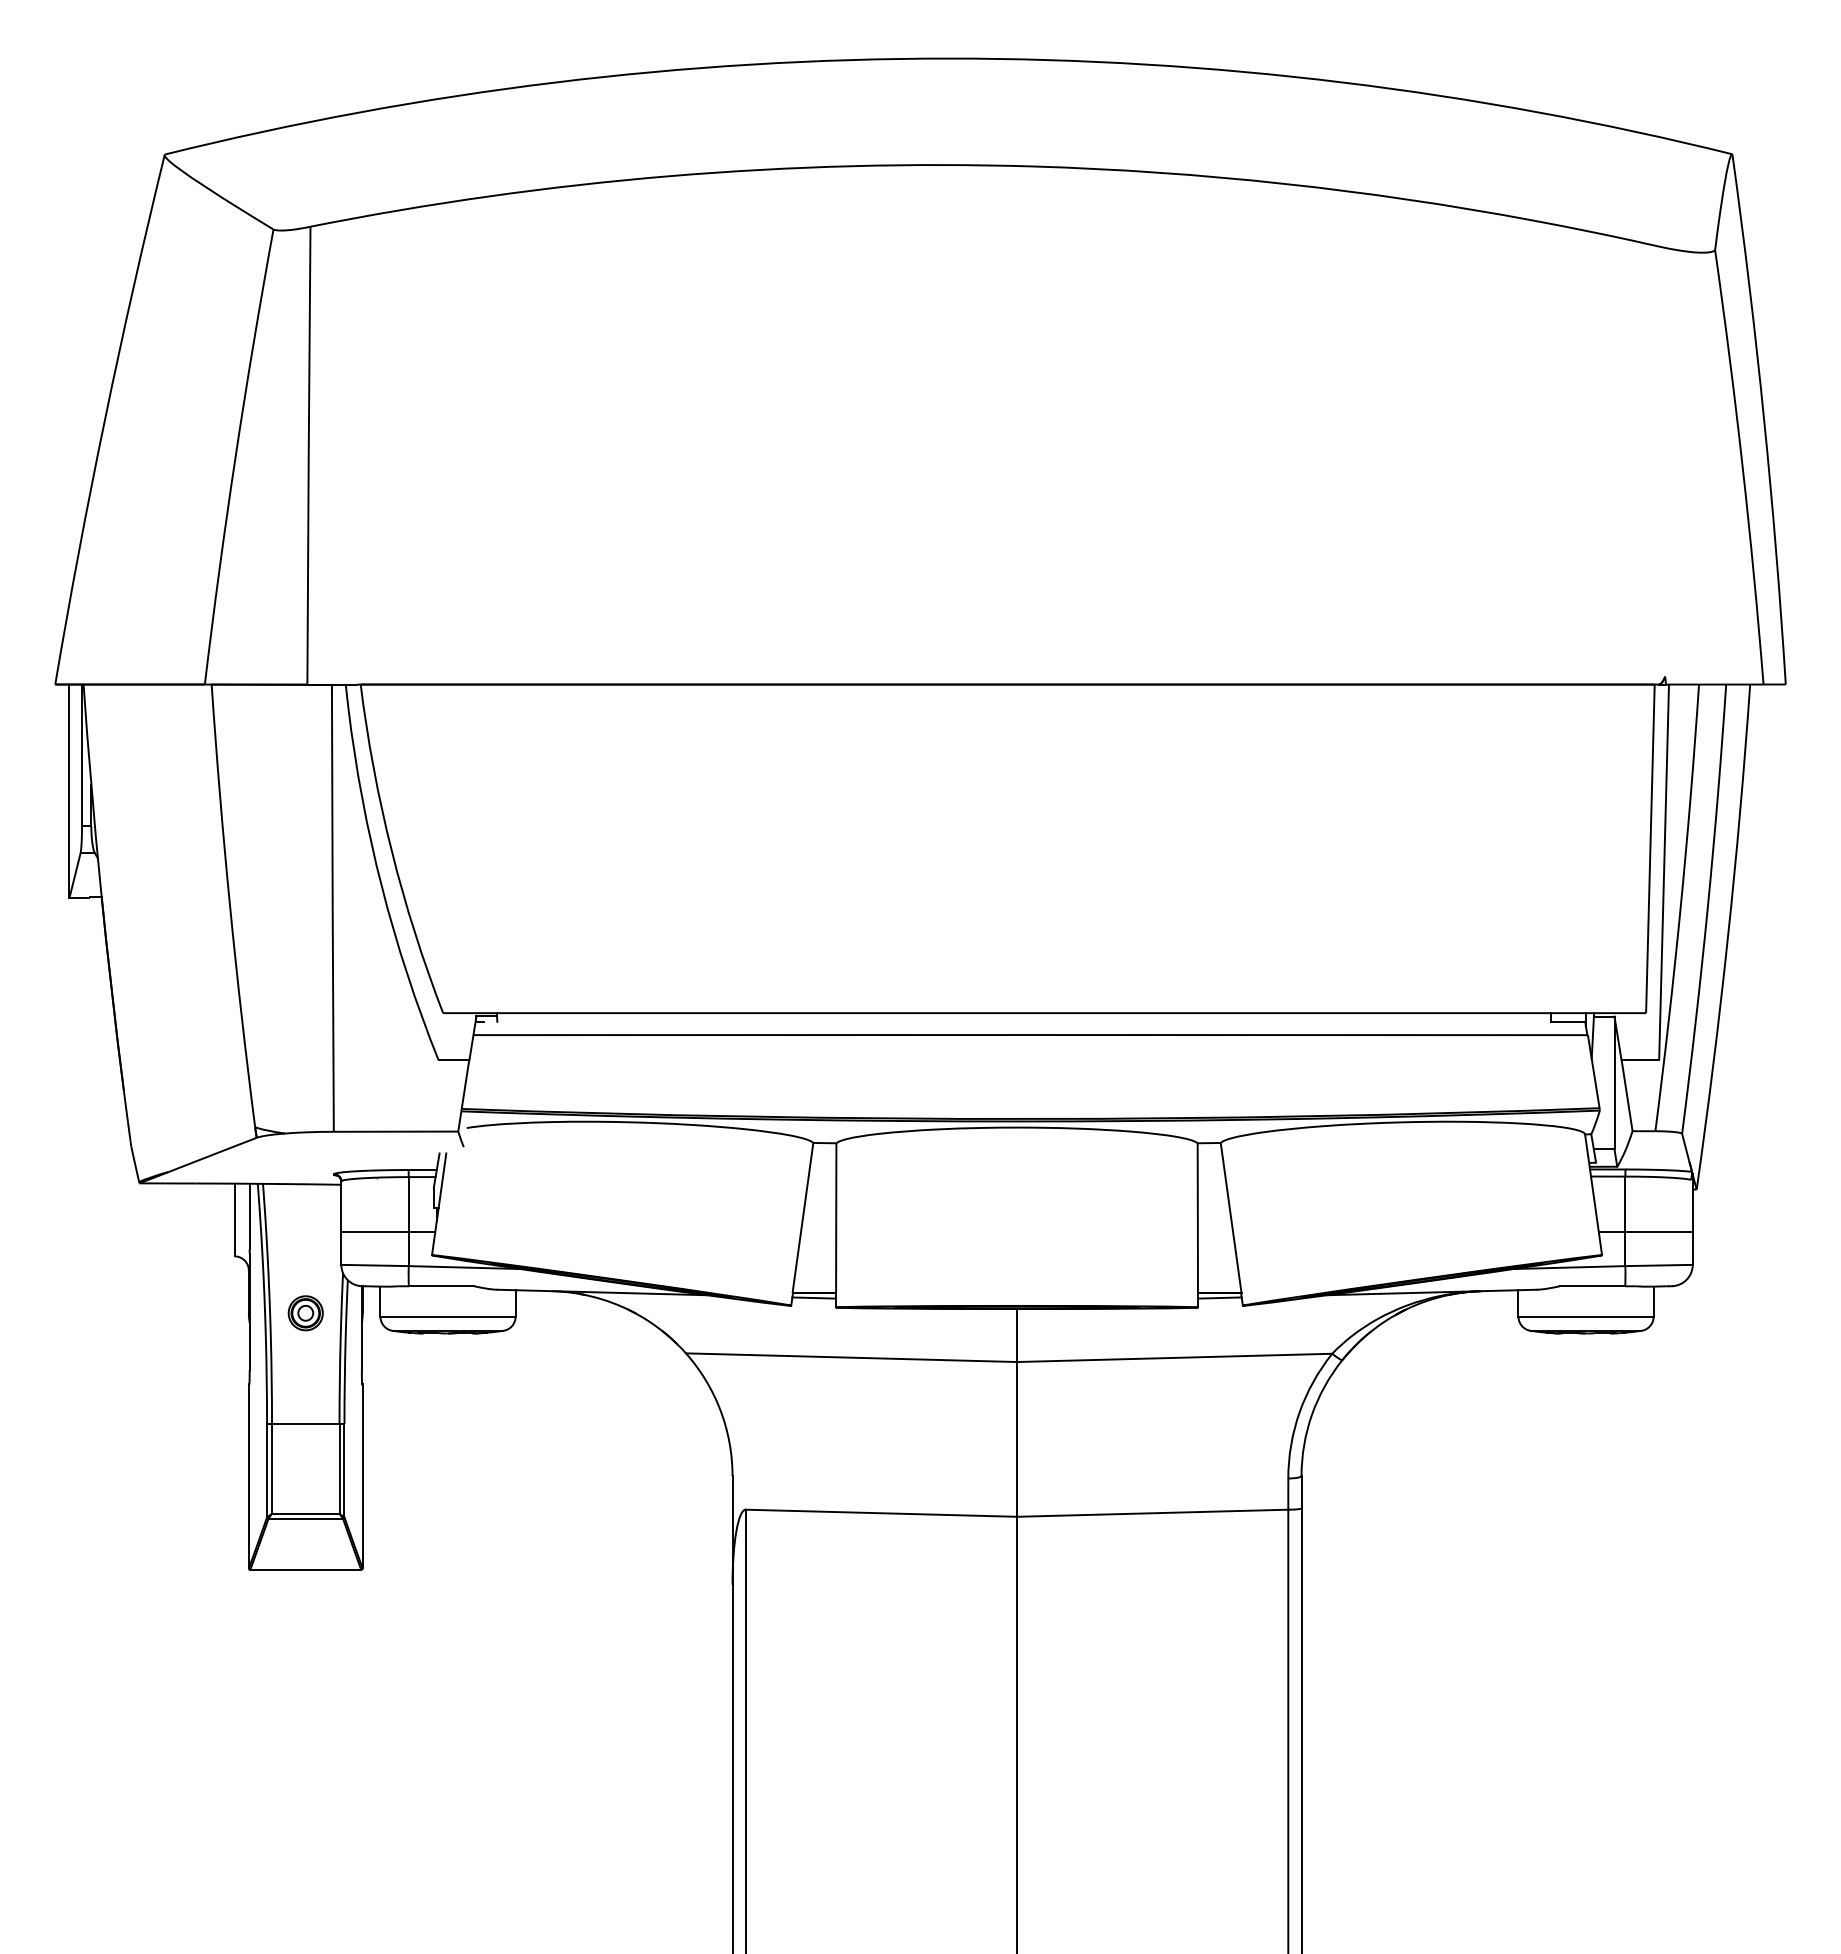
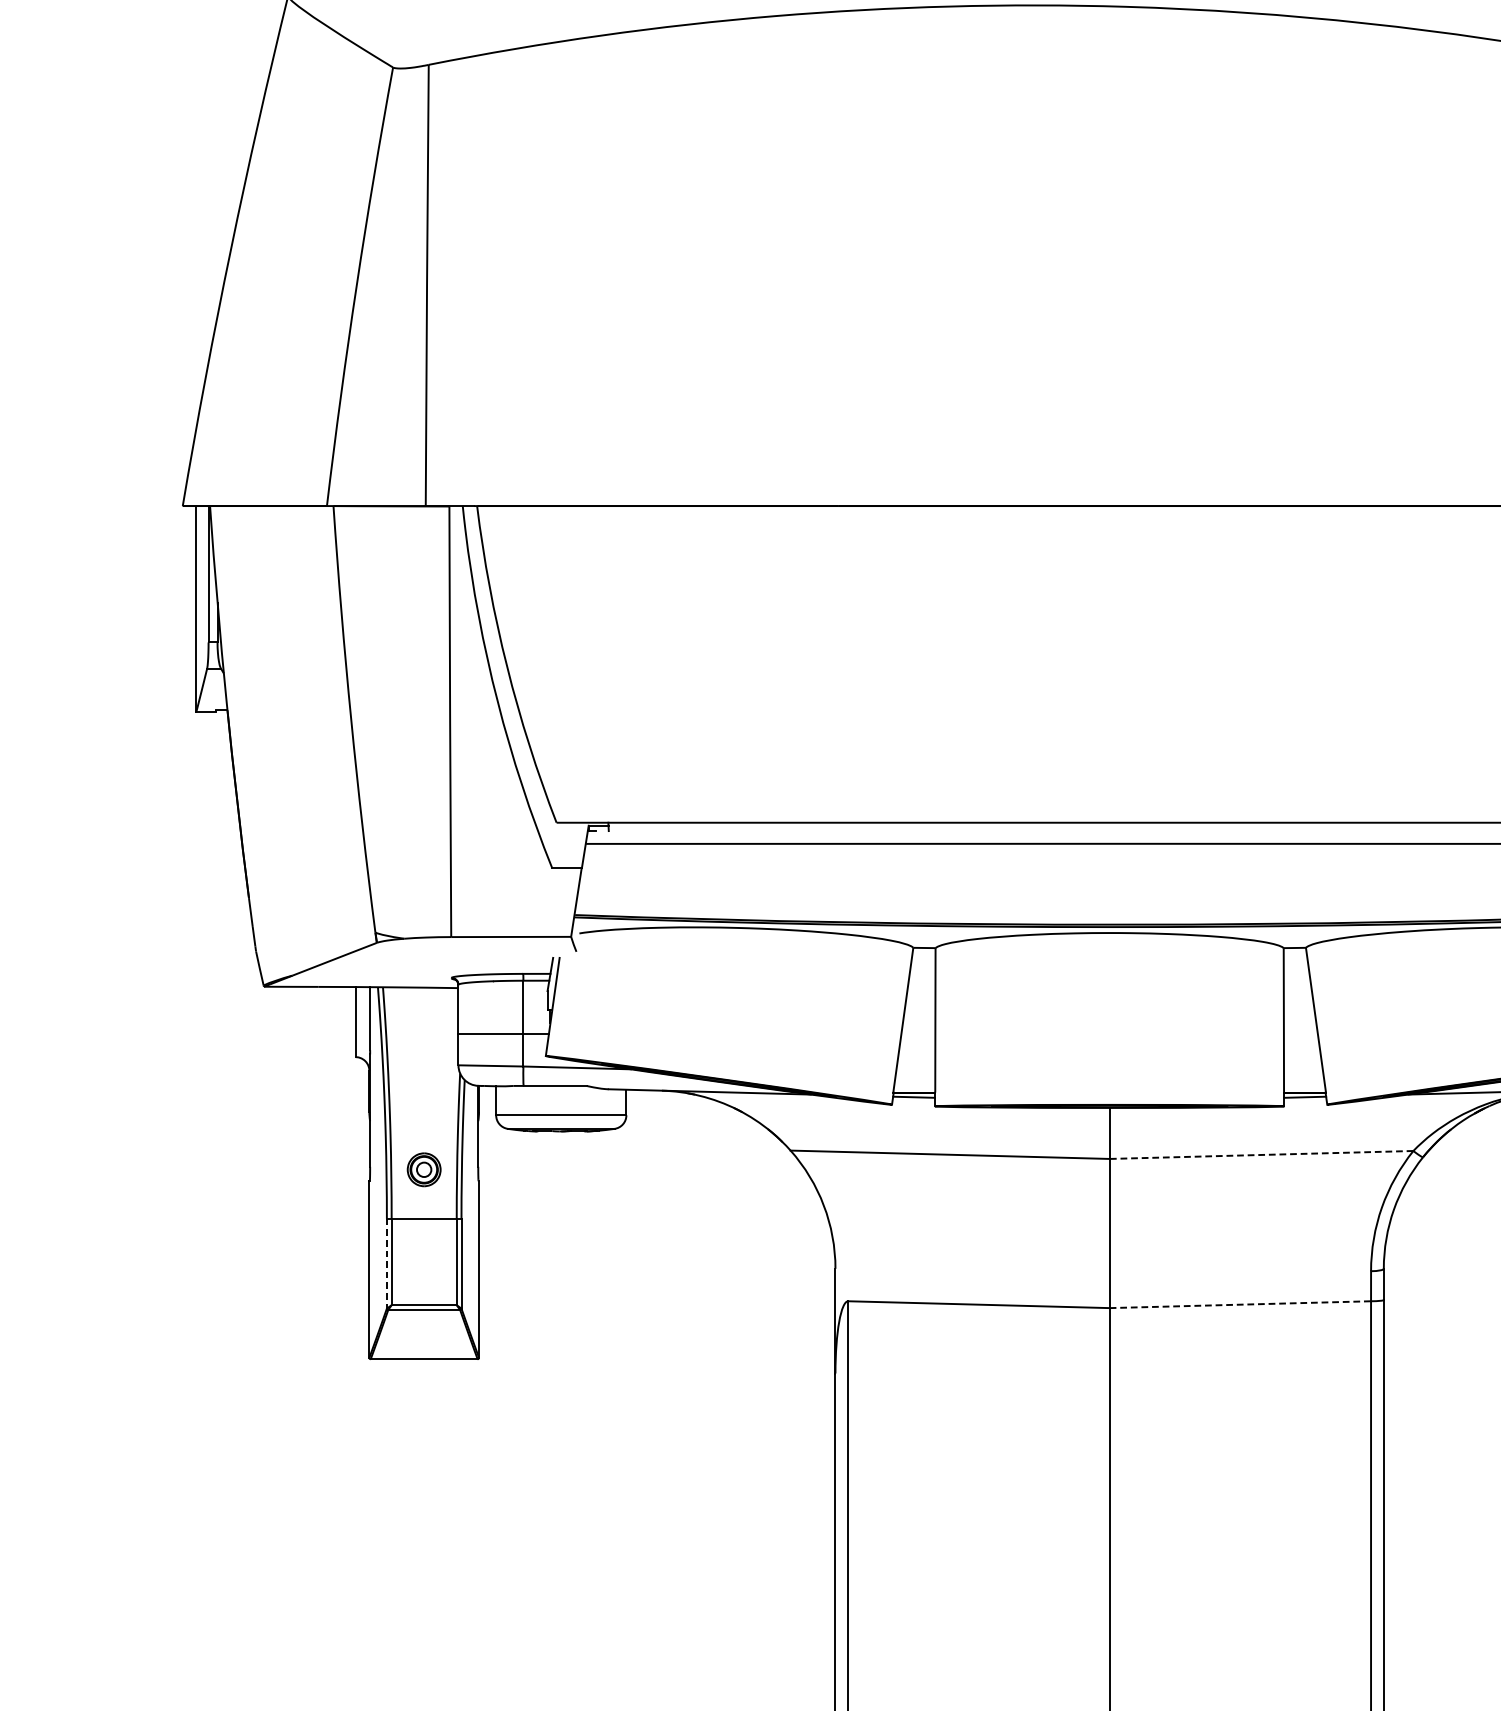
part: (305, 1313) -> (423, 1170), moved
line: (1174, 1357) -> (1261, 1154), solid -> dashed
line: (267, 1470) -> (387, 1263), solid -> dashed
line: (1152, 1513) -> (1240, 1304), solid -> dashed

